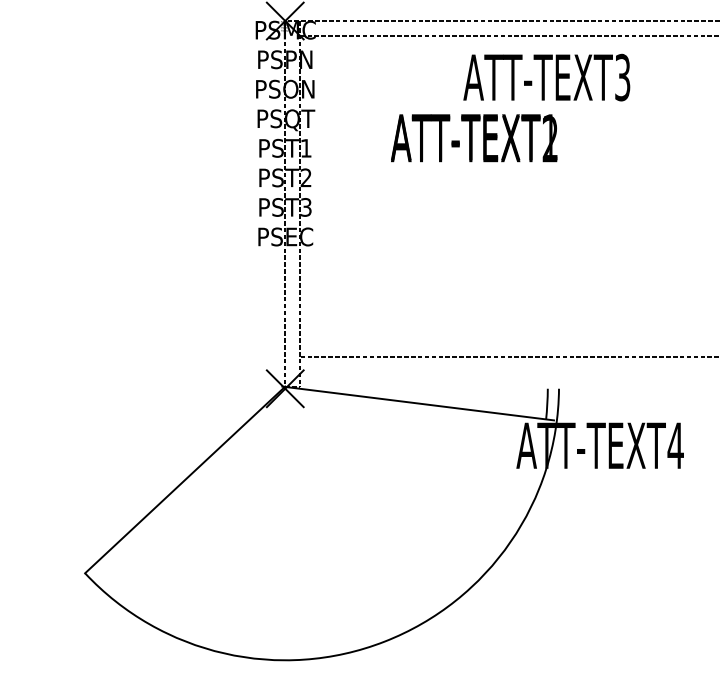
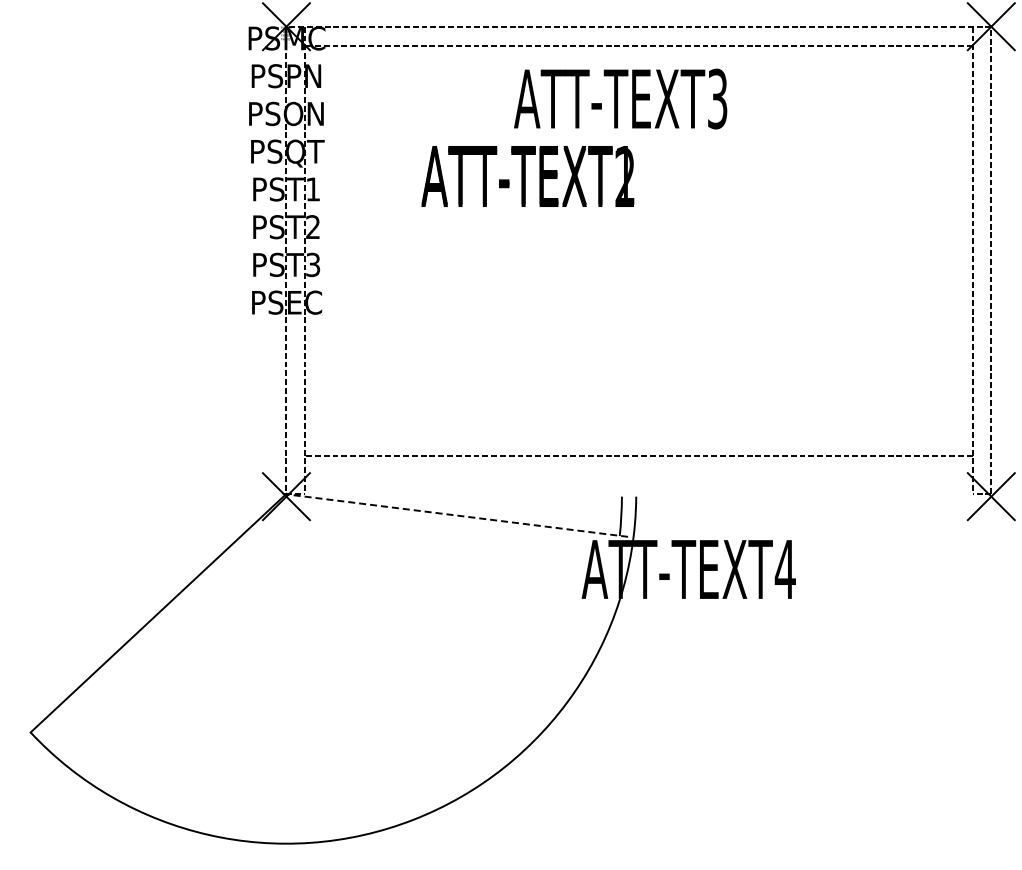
line: (418, 403) -> (456, 515), solid -> dashed

